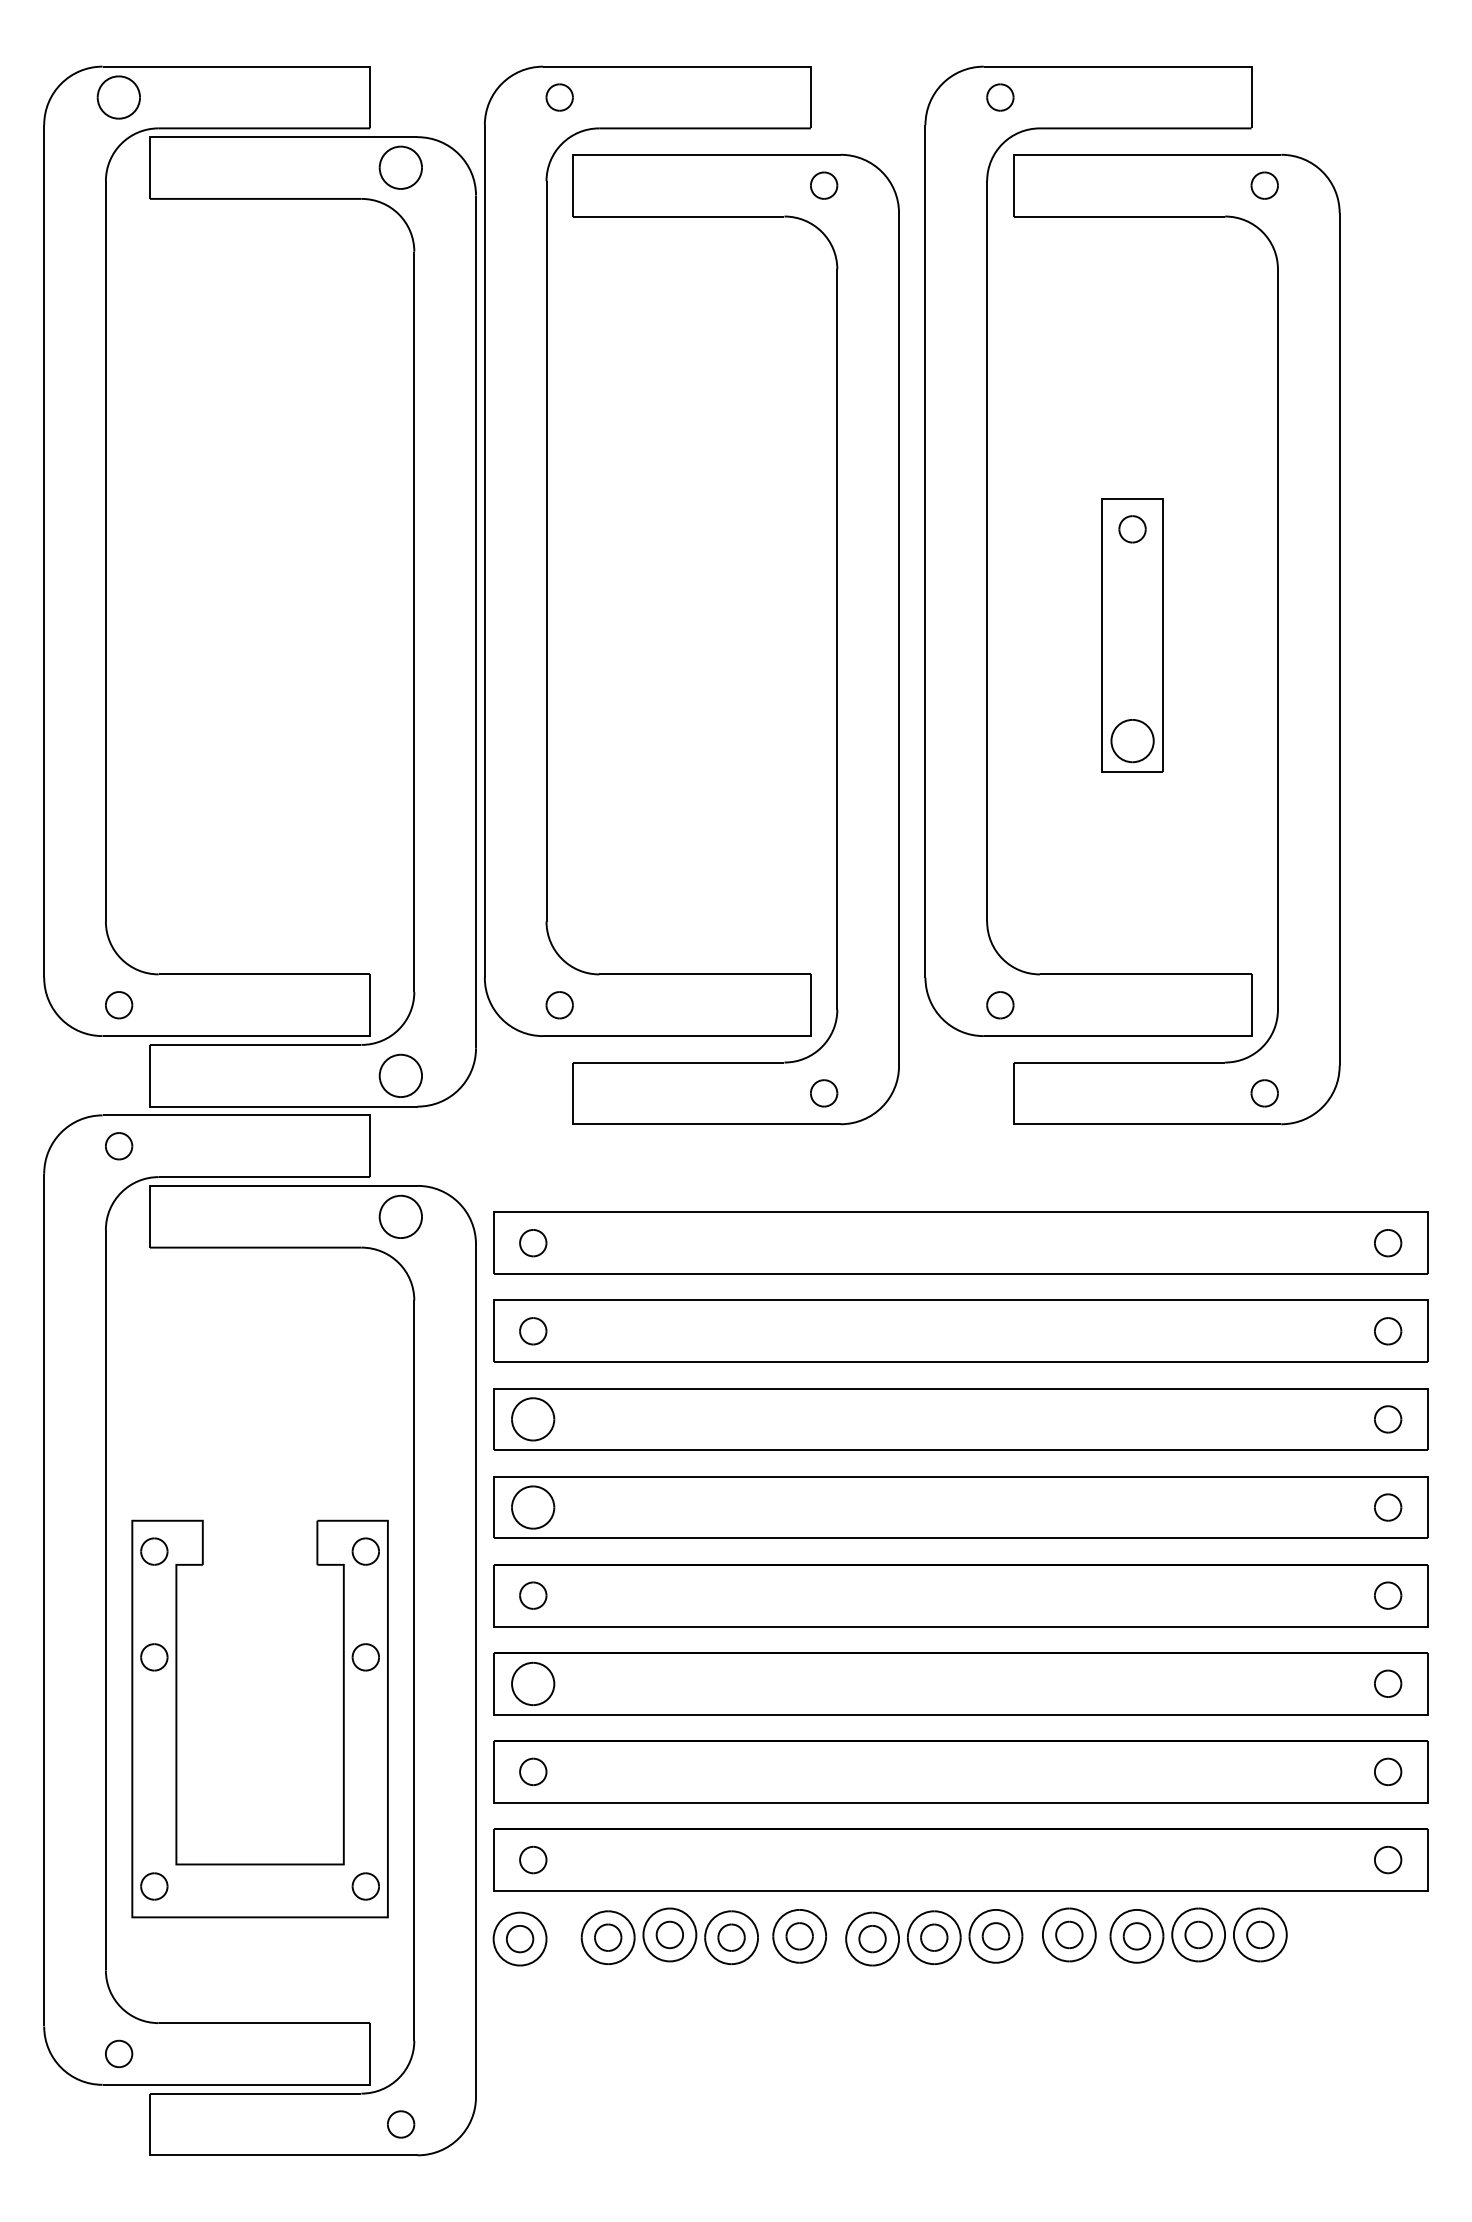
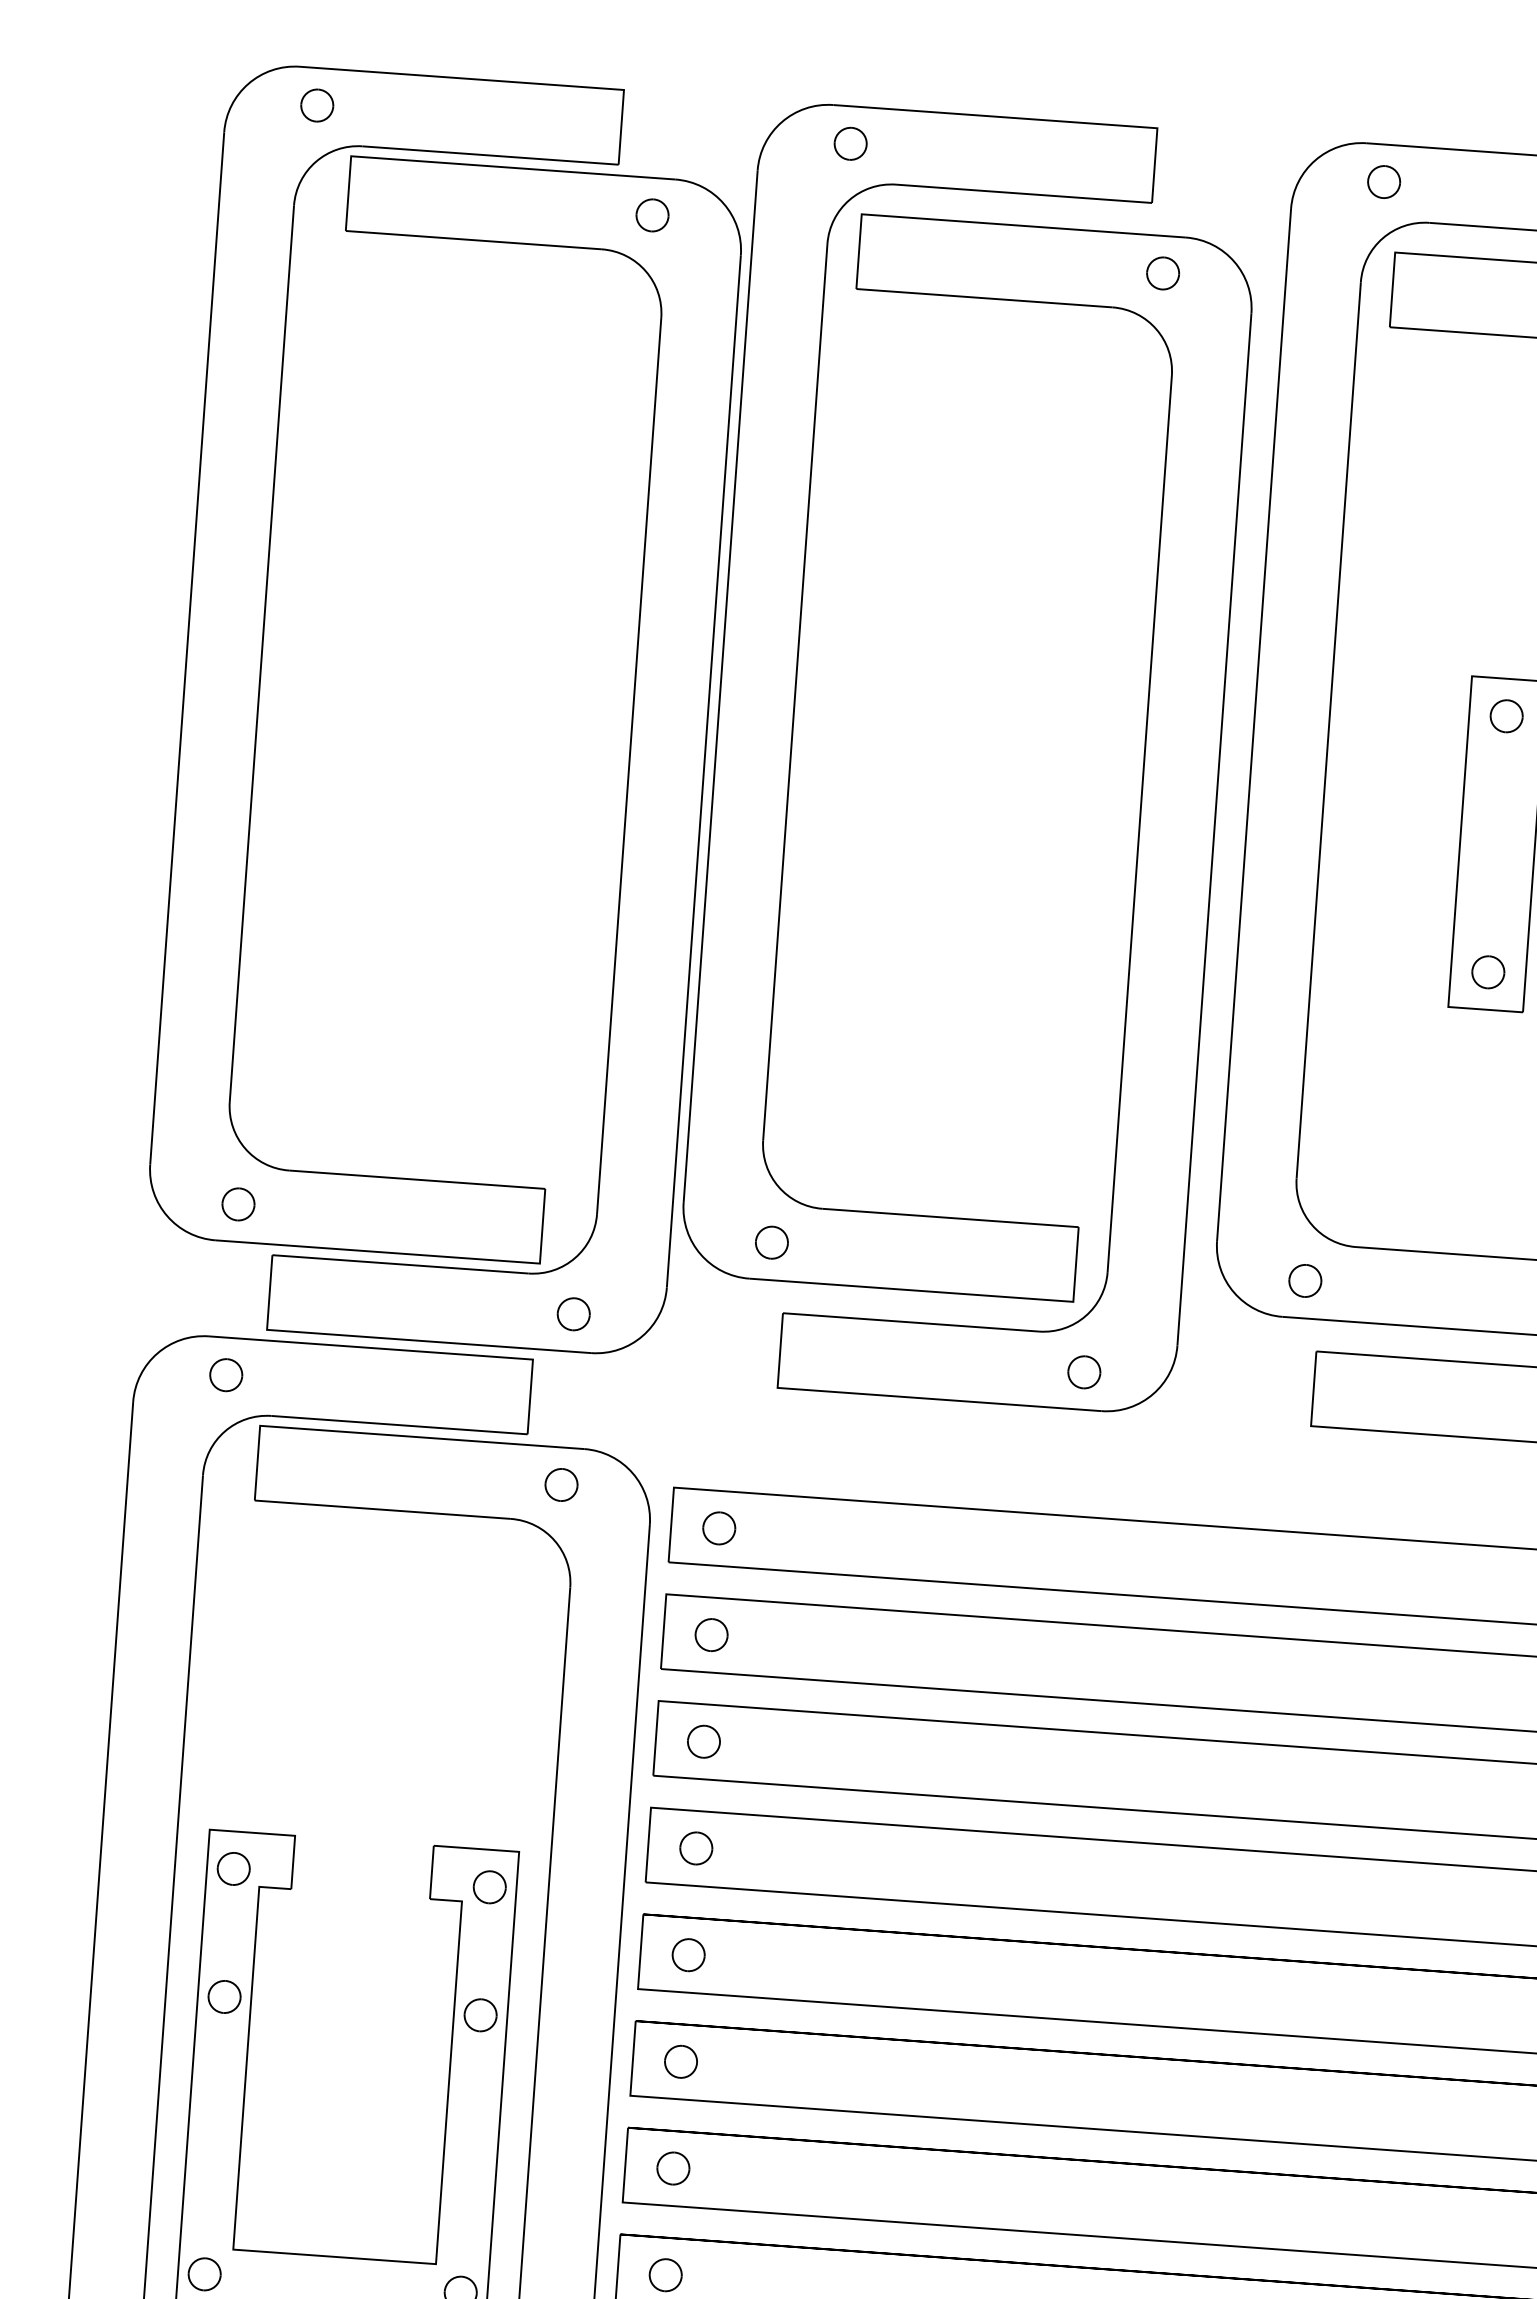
part: (119, 97) -> (317, 105), size x0.62
part: (401, 168) -> (652, 216), size x0.62
part: (1132, 740) -> (1488, 971), size x0.62
part: (401, 1075) -> (574, 1314), size x0.62
part: (401, 1216) -> (562, 1484), size x0.62
part: (533, 1419) -> (704, 1741), size x0.62
part: (533, 1507) -> (696, 1848), size x0.62
part: (533, 1683) -> (681, 2061), size x0.62

